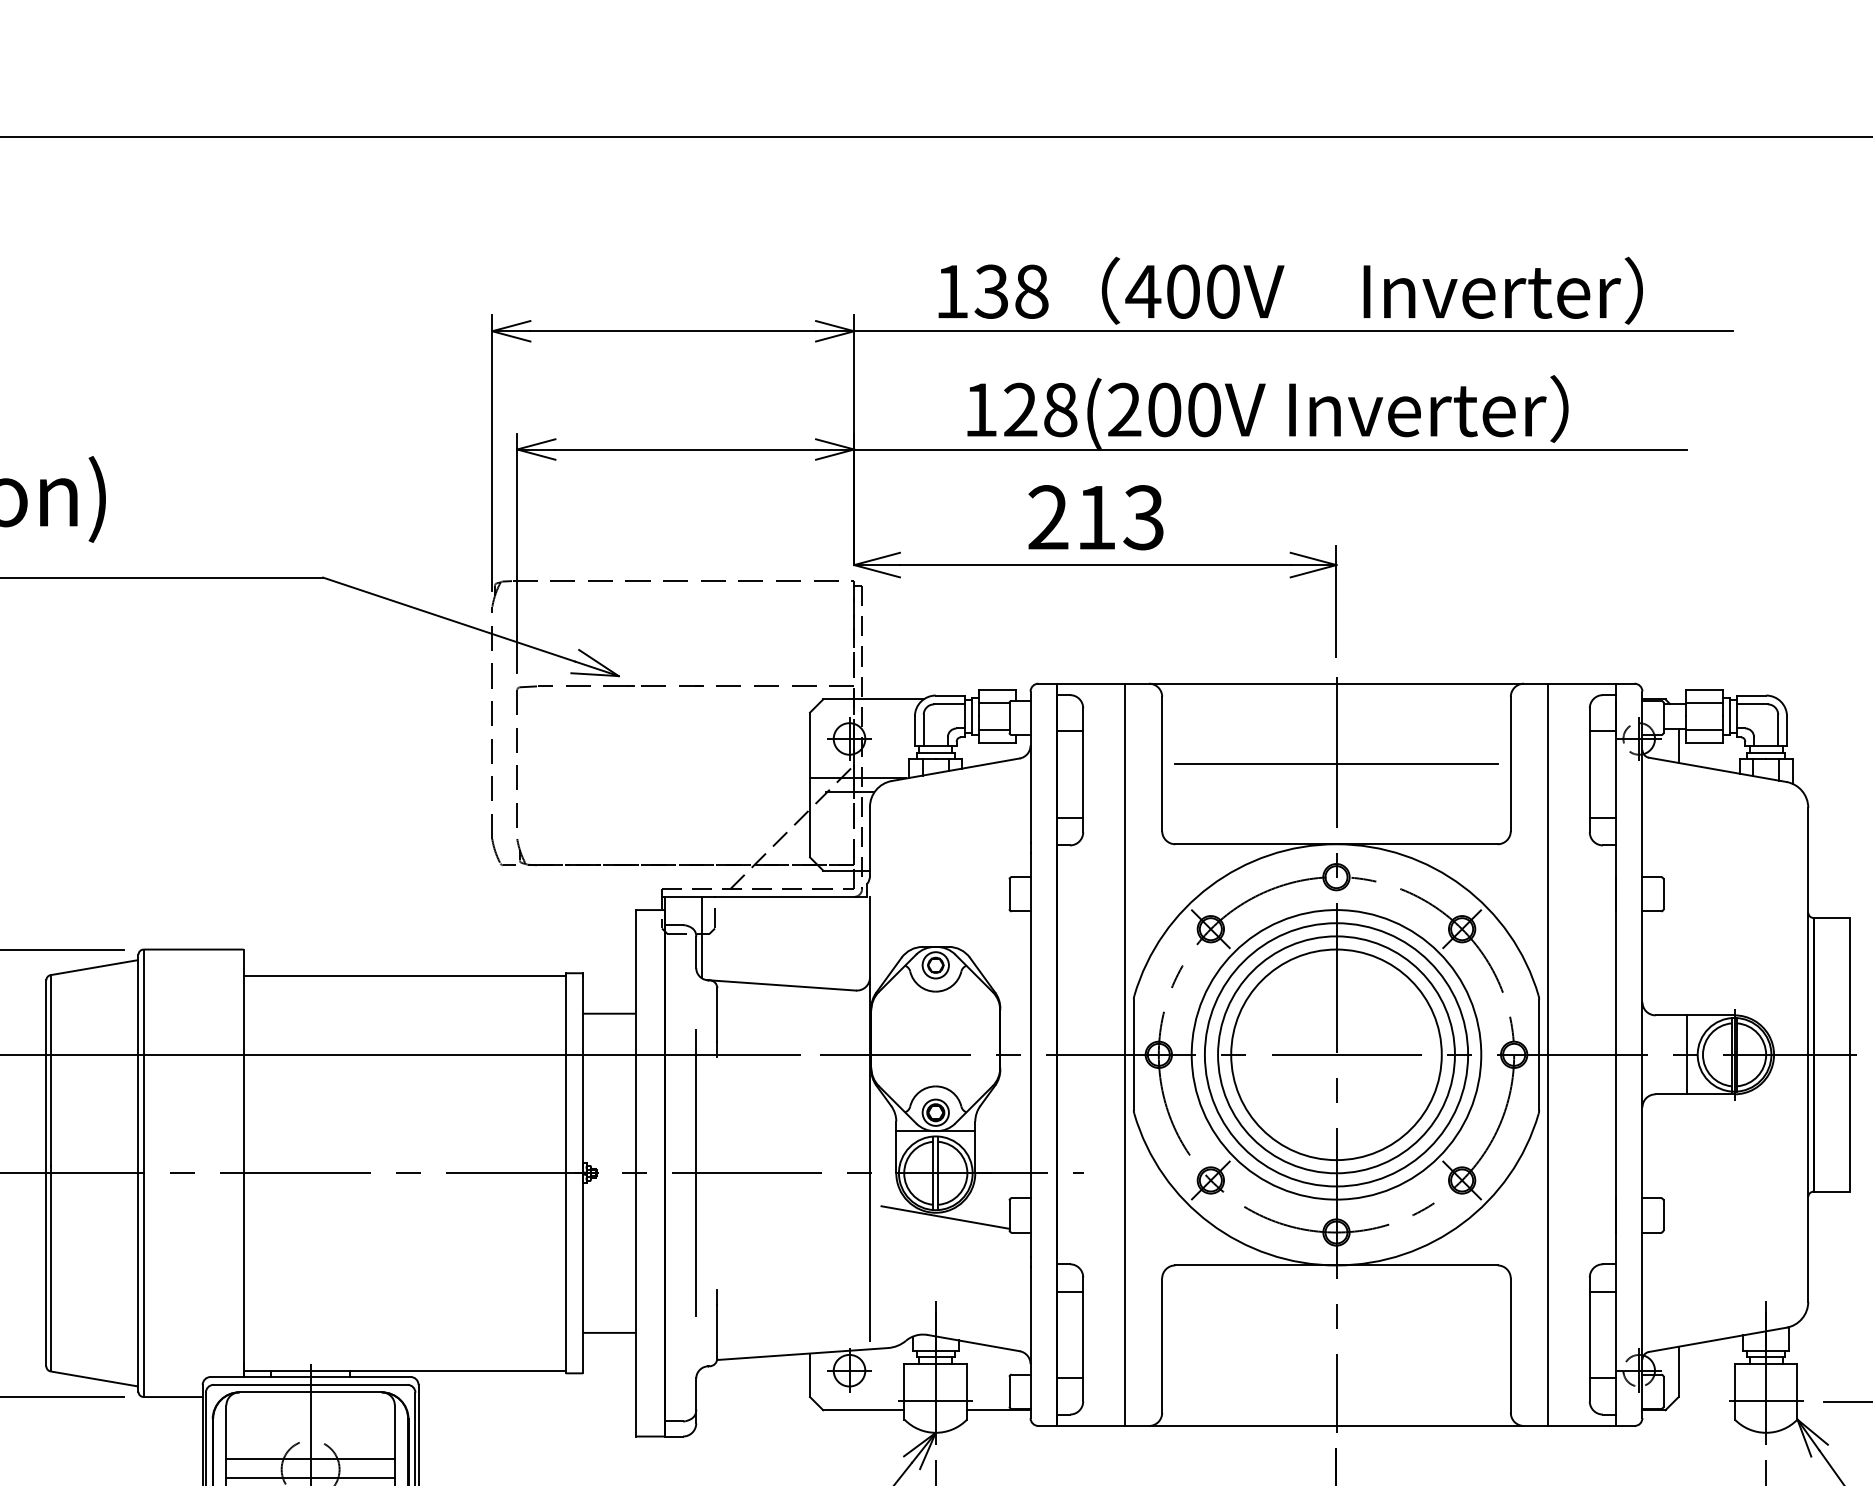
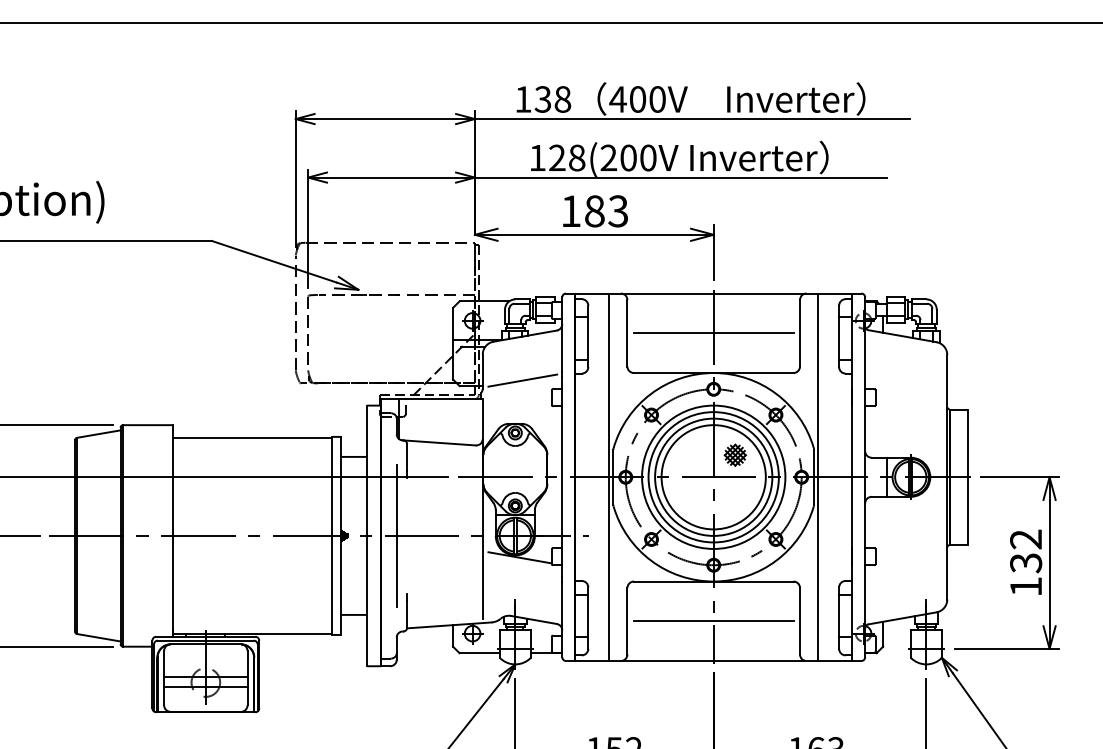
text: (1071, 517) -> (582, 211), 213 -> 183
line: (950, 859) -> (522, 380), added
part: (1378, 1008) -> (734, 454), added
line: (1336, 1346) -> (713, 621), added

